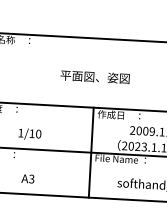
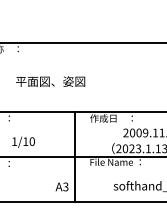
text: (95, 76) -> (50, 81), moved
line: (90, 152) -> (74, 157), moved
text: (27, 178) -> (61, 186), moved

